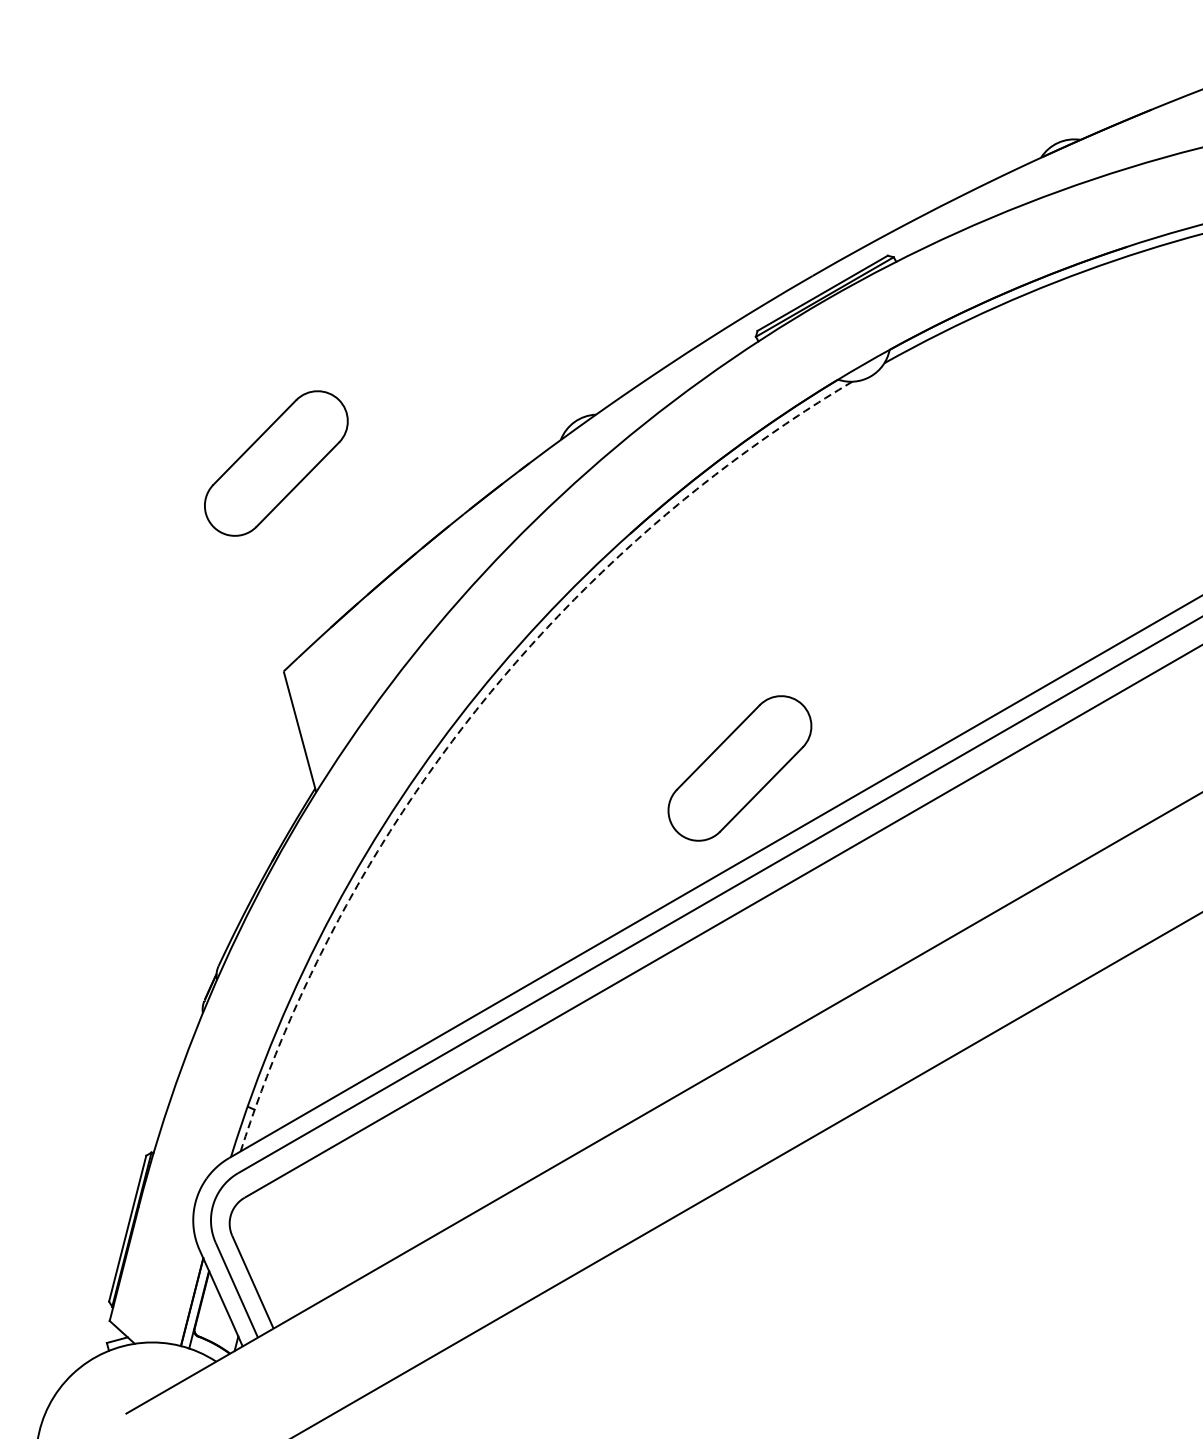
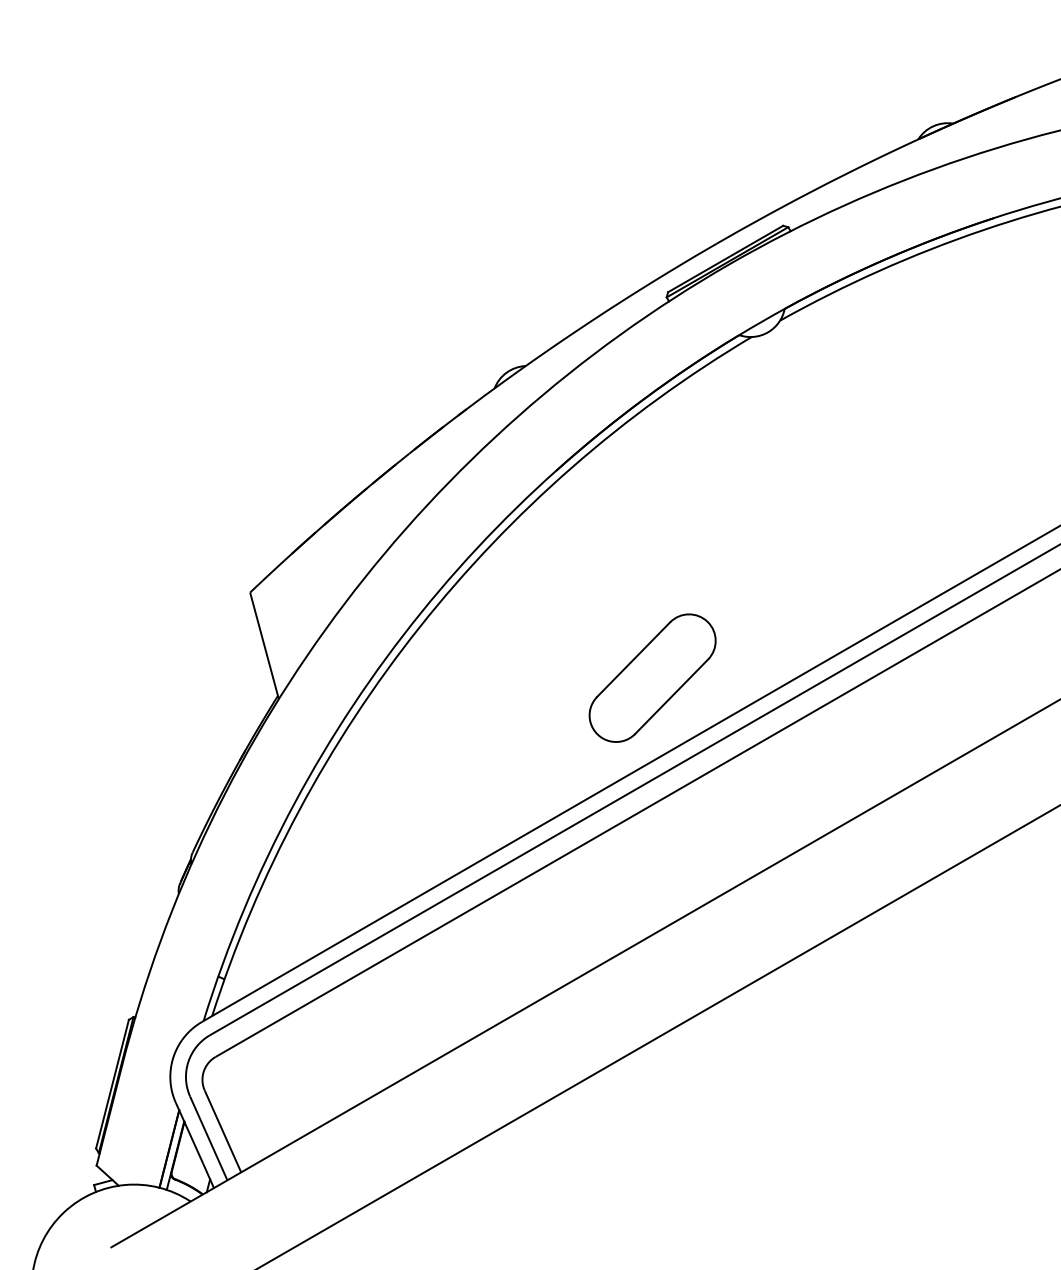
part: (276, 462) -> (243, 408), removed
arc: (475, 710) -> (419, 627), dashed -> solid

